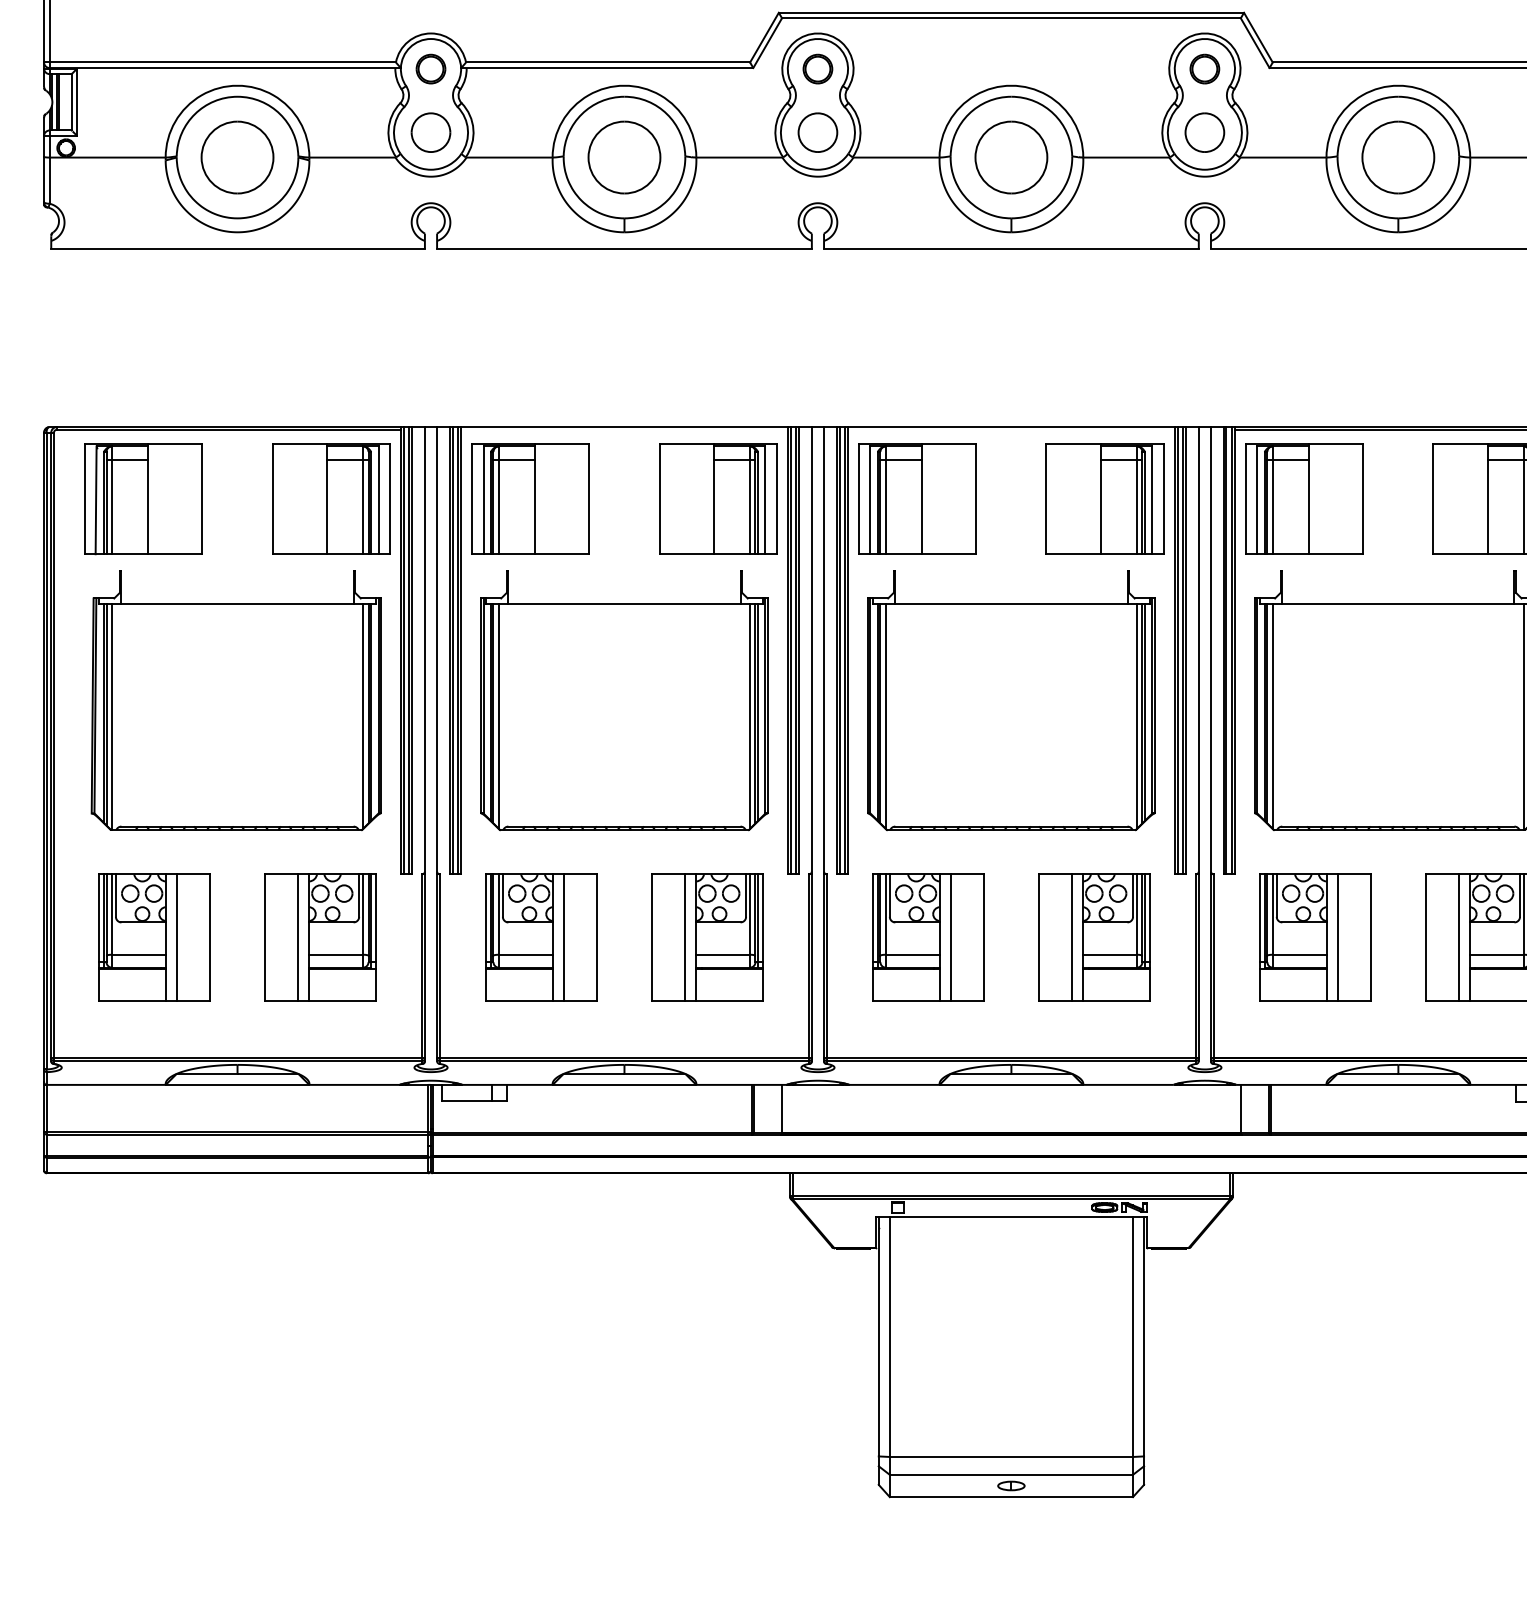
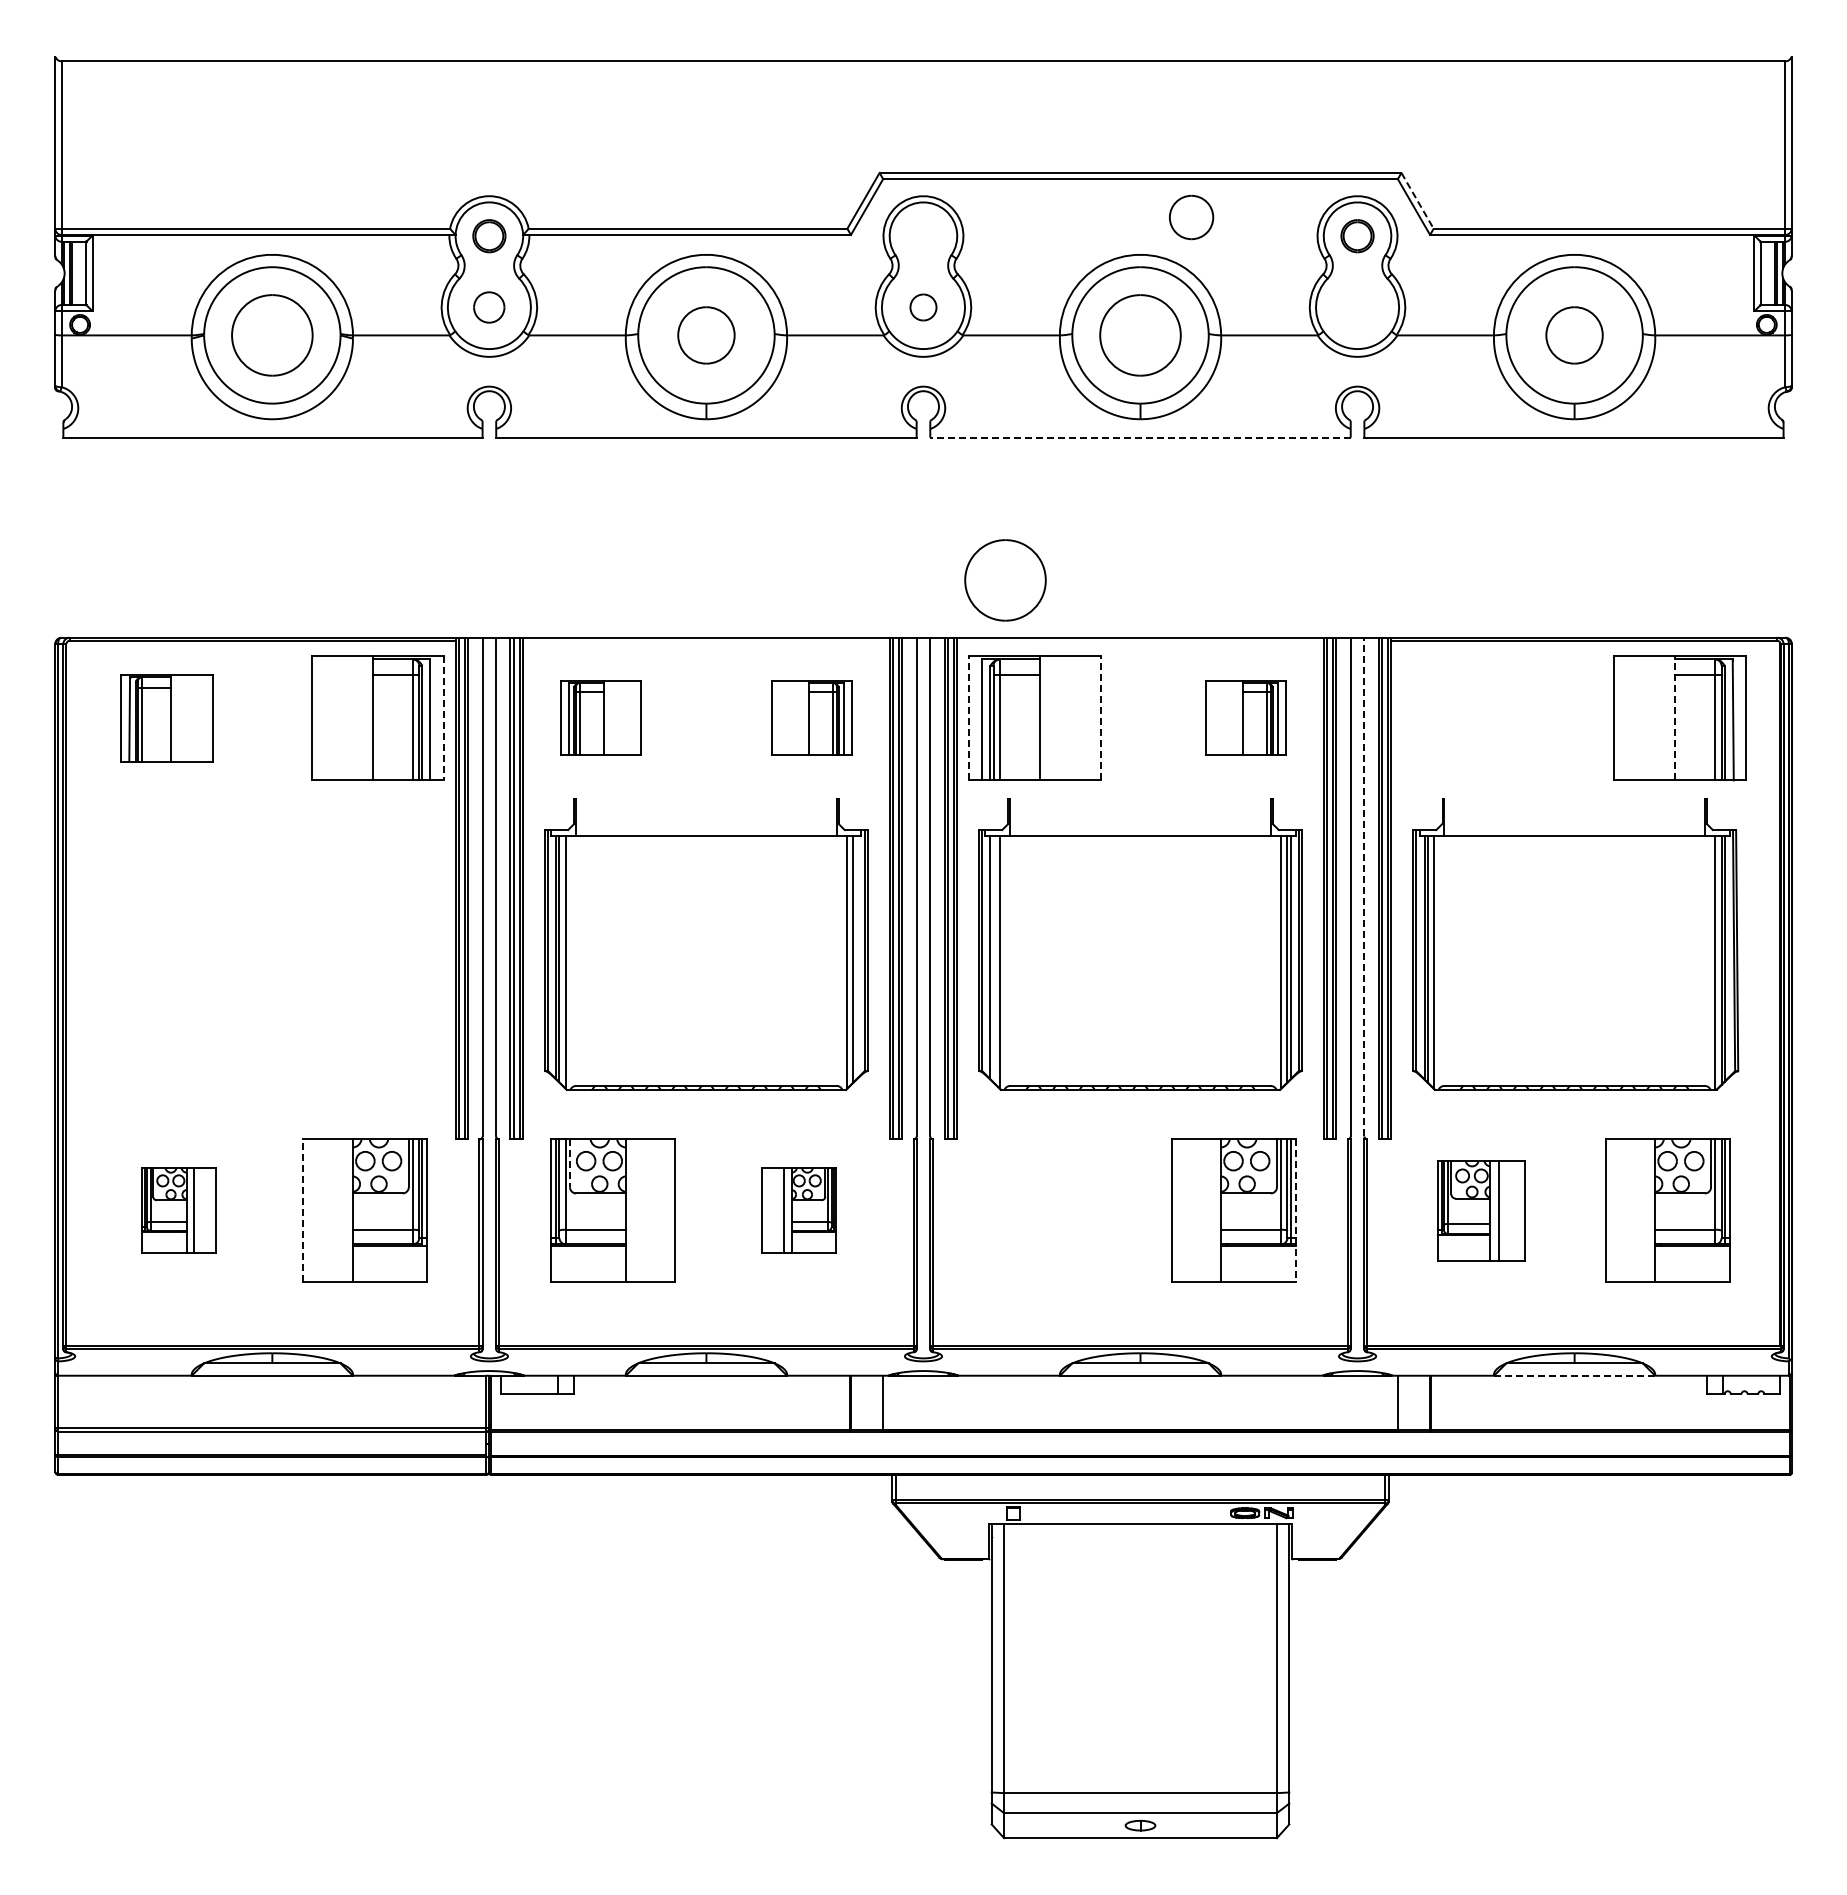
line: (1258, 38) -> (1417, 201), solid -> dashed
part: (817, 69) -> (923, 236), removed
part: (430, 132) -> (488, 307), size x0.7
part: (817, 132) -> (923, 307), size x0.6
part: (1204, 132) -> (1191, 217), moved
part: (624, 157) -> (706, 335), size x0.7
part: (1398, 157) -> (1574, 335), size x0.7
line: (1011, 248) -> (1140, 437), solid -> dashed
part: (891, 376) -> (1005, 580), added
part: (530, 498) -> (600, 717), size x0.6
part: (718, 498) -> (811, 717), size x0.6
line: (858, 498) -> (969, 717), solid -> dashed
line: (976, 498) -> (1101, 717), solid -> dashed
part: (1105, 498) -> (1245, 717), size x0.6
part: (1303, 498) -> (1468, 717), removed
line: (1487, 498) -> (1674, 717), solid -> dashed
part: (143, 499) -> (166, 718), size x0.7
line: (390, 499) -> (443, 718), solid -> dashed
line: (1211, 648) -> (1364, 886), solid -> dashed
part: (235, 700) -> (270, 944), removed
line: (758, 712) -> (856, 957), removed
line: (880, 713) -> (993, 959), removed
line: (503, 895) -> (570, 1163), solid -> dashed
part: (153, 937) -> (178, 1210), size x0.6
line: (265, 937) -> (303, 1210), solid -> dashed
line: (298, 937) -> (340, 1210), removed
line: (563, 937) -> (638, 1210), removed
part: (706, 937) -> (798, 1210), size x0.6
part: (928, 937) -> (1047, 1210), removed
line: (1072, 937) -> (1208, 1210), removed
part: (1315, 937) -> (1481, 1210), size x0.7
line: (1458, 937) -> (1642, 1210), removed
line: (1149, 938) -> (1295, 1211), solid -> dashed
line: (1398, 1084) -> (1574, 1375), solid -> dashed

